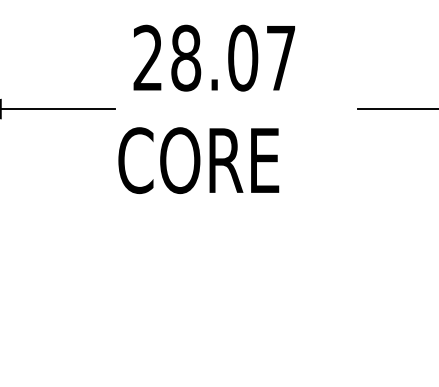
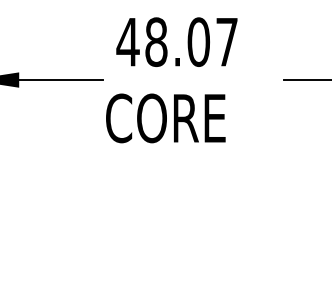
text: (147, 57) -> (127, 41), 28.07 -> 48.07

